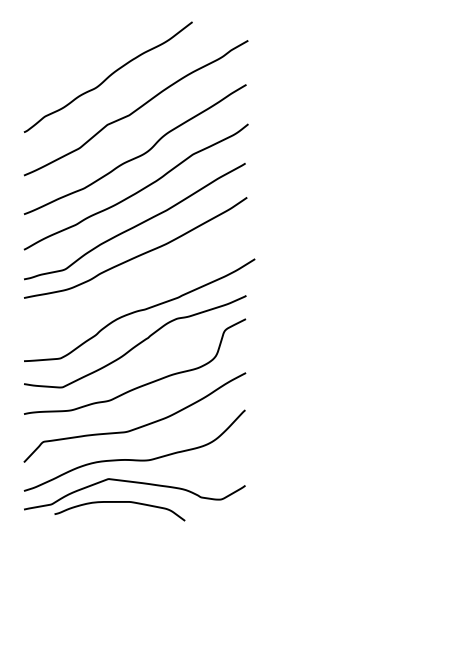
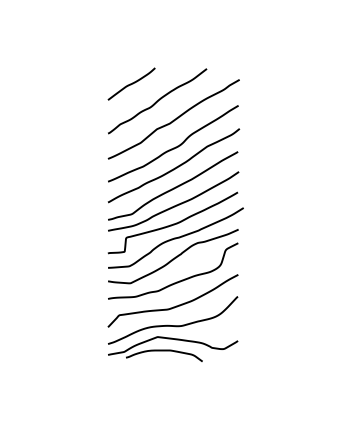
curve: (63, 46) -> (131, 83), added
curve: (135, 285) -> (173, 223), added

